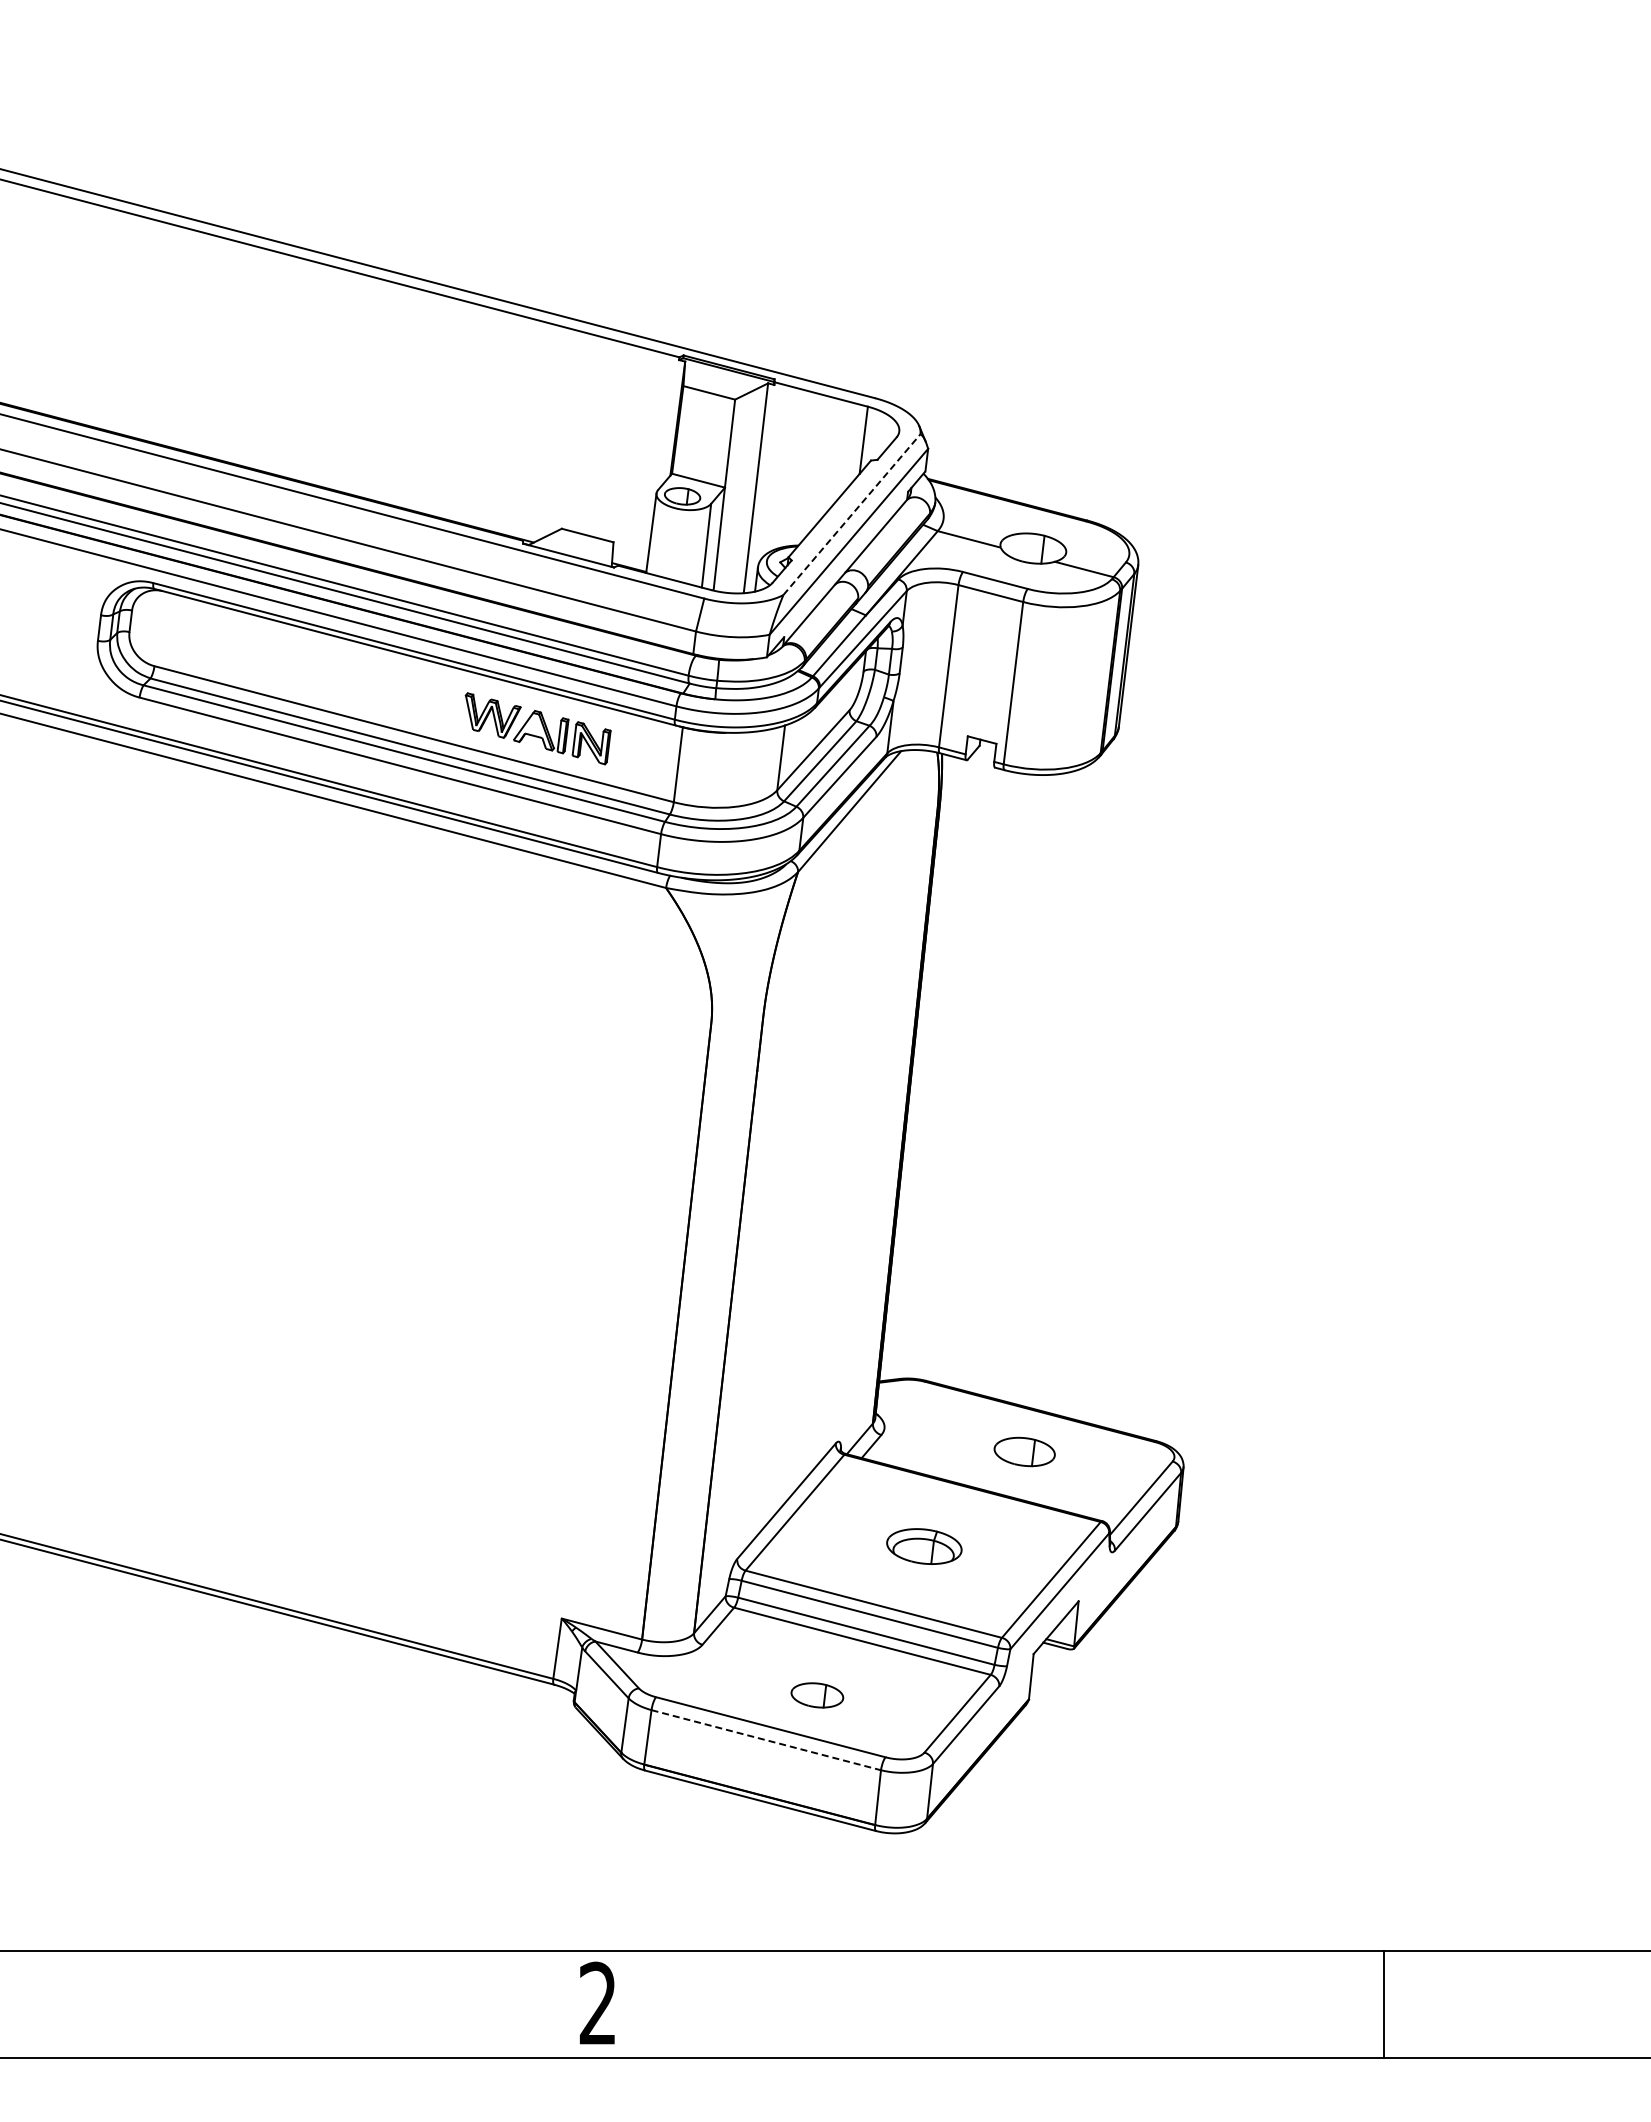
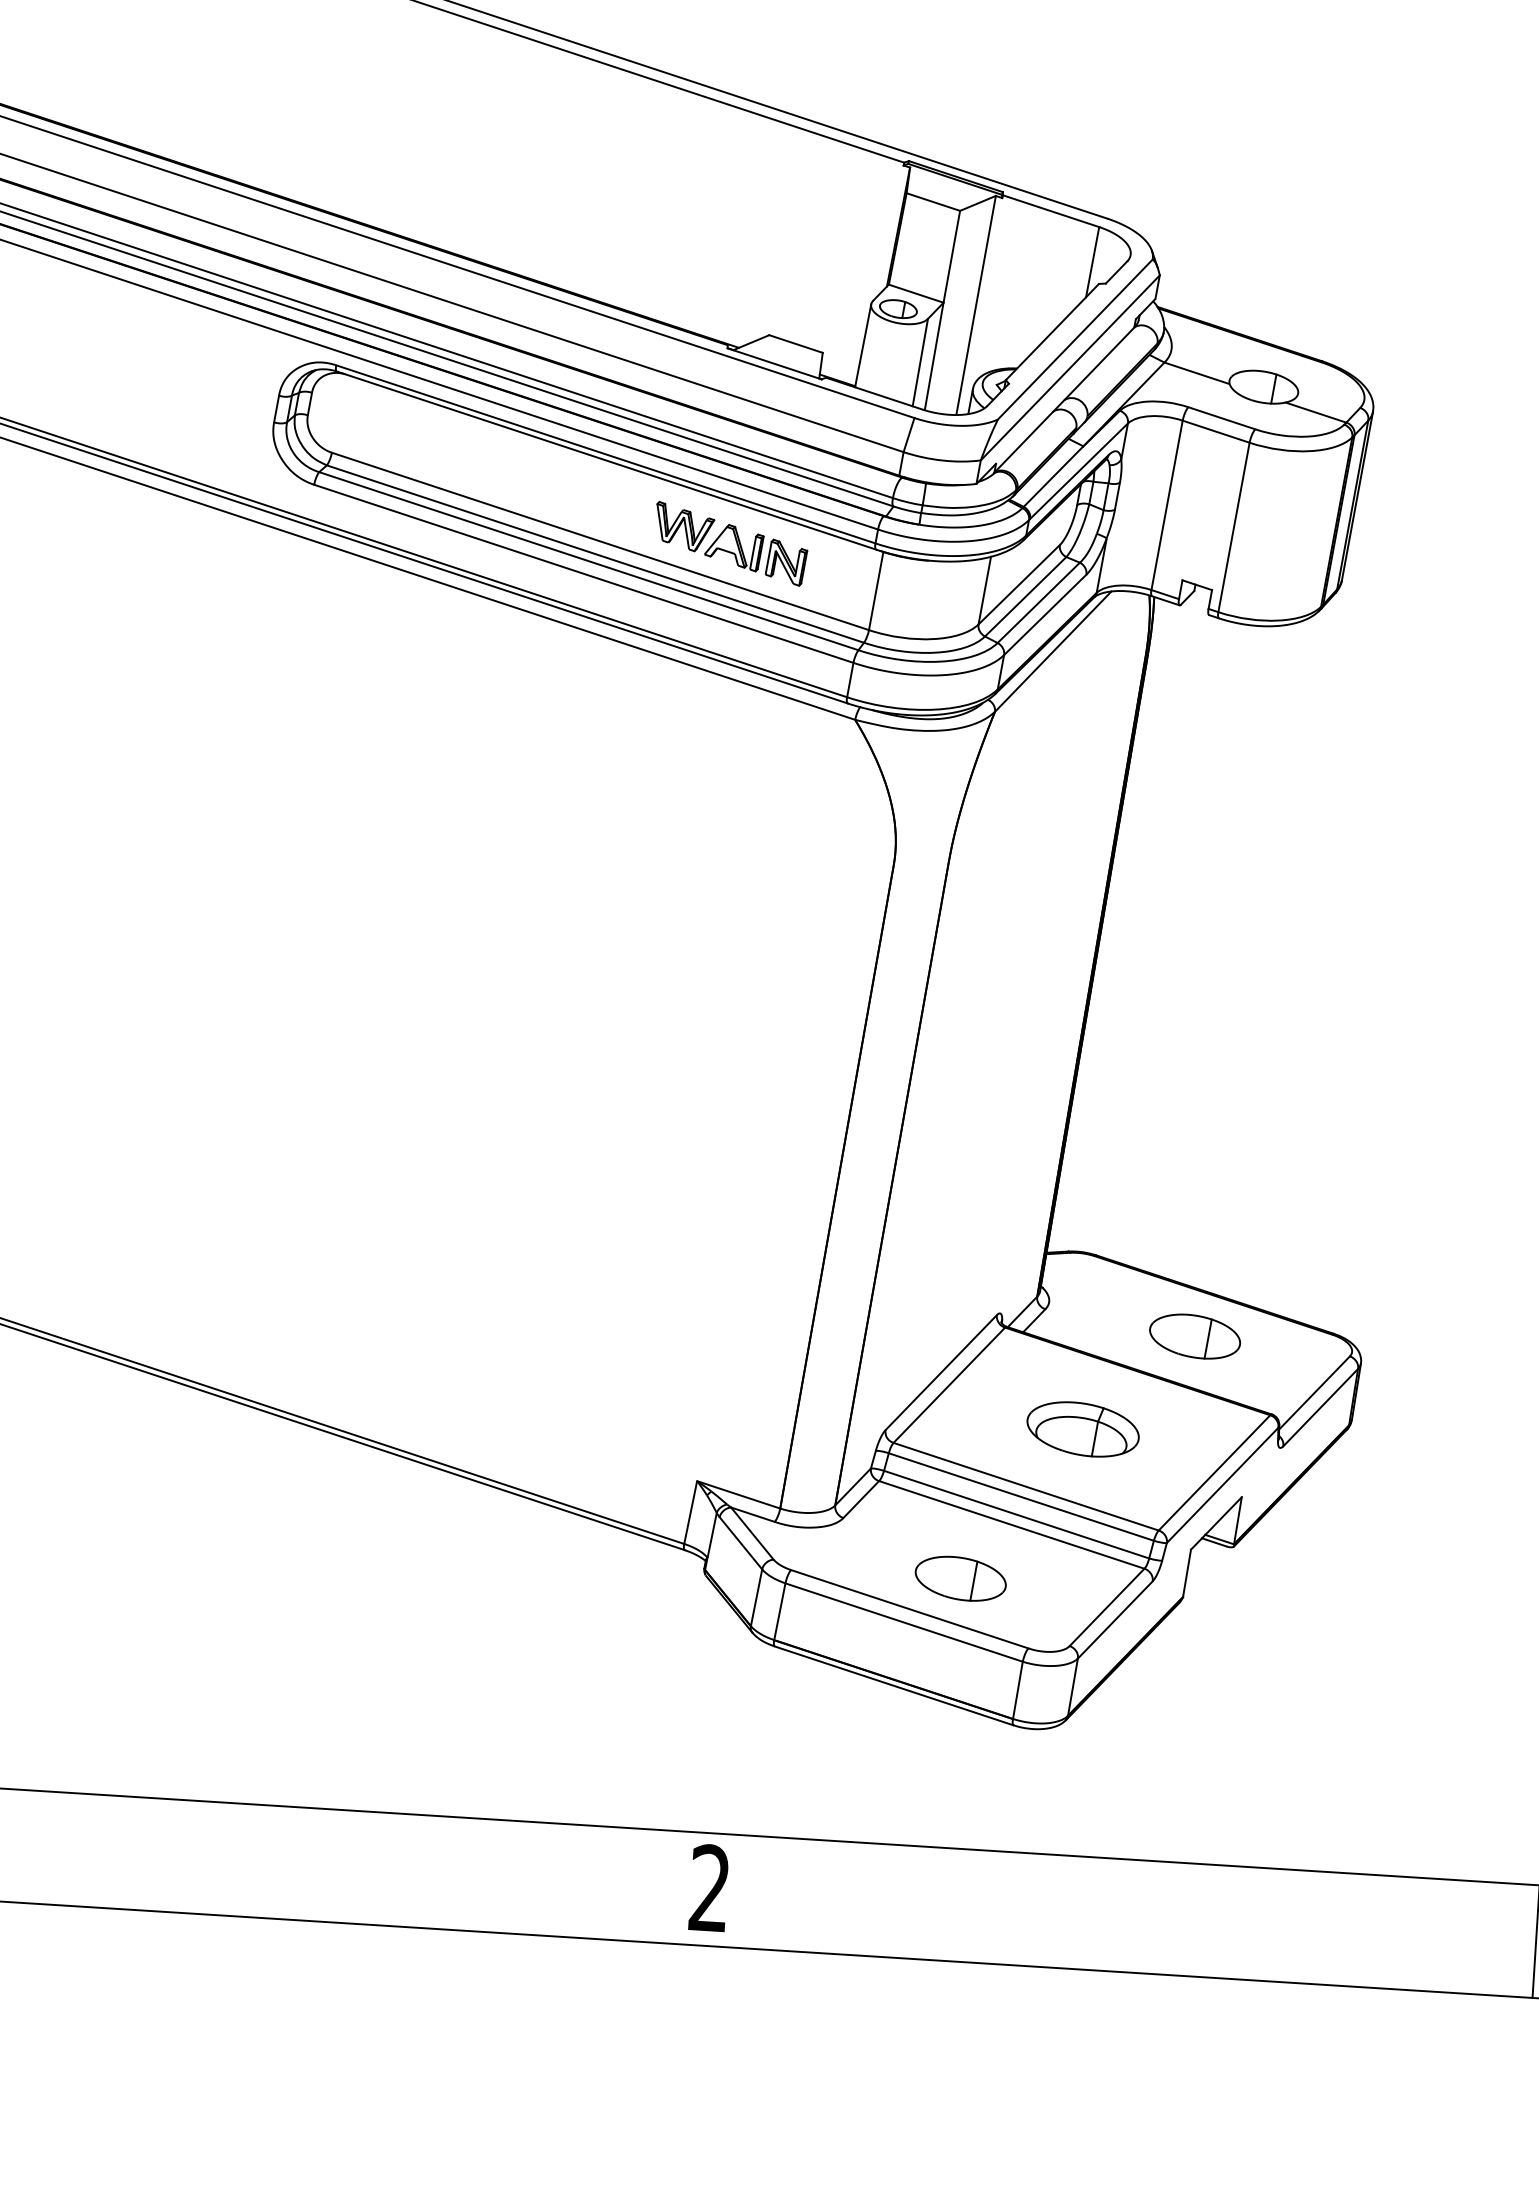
line: (851, 514) -> (1074, 339), dashed -> solid
part: (1024, 1451) -> (1194, 1336), size x1.43
part: (924, 1546) -> (1083, 1429), size x1.43
part: (817, 1695) -> (960, 1578), size x1.67
line: (766, 1740) -> (904, 1622), dashed -> solid

